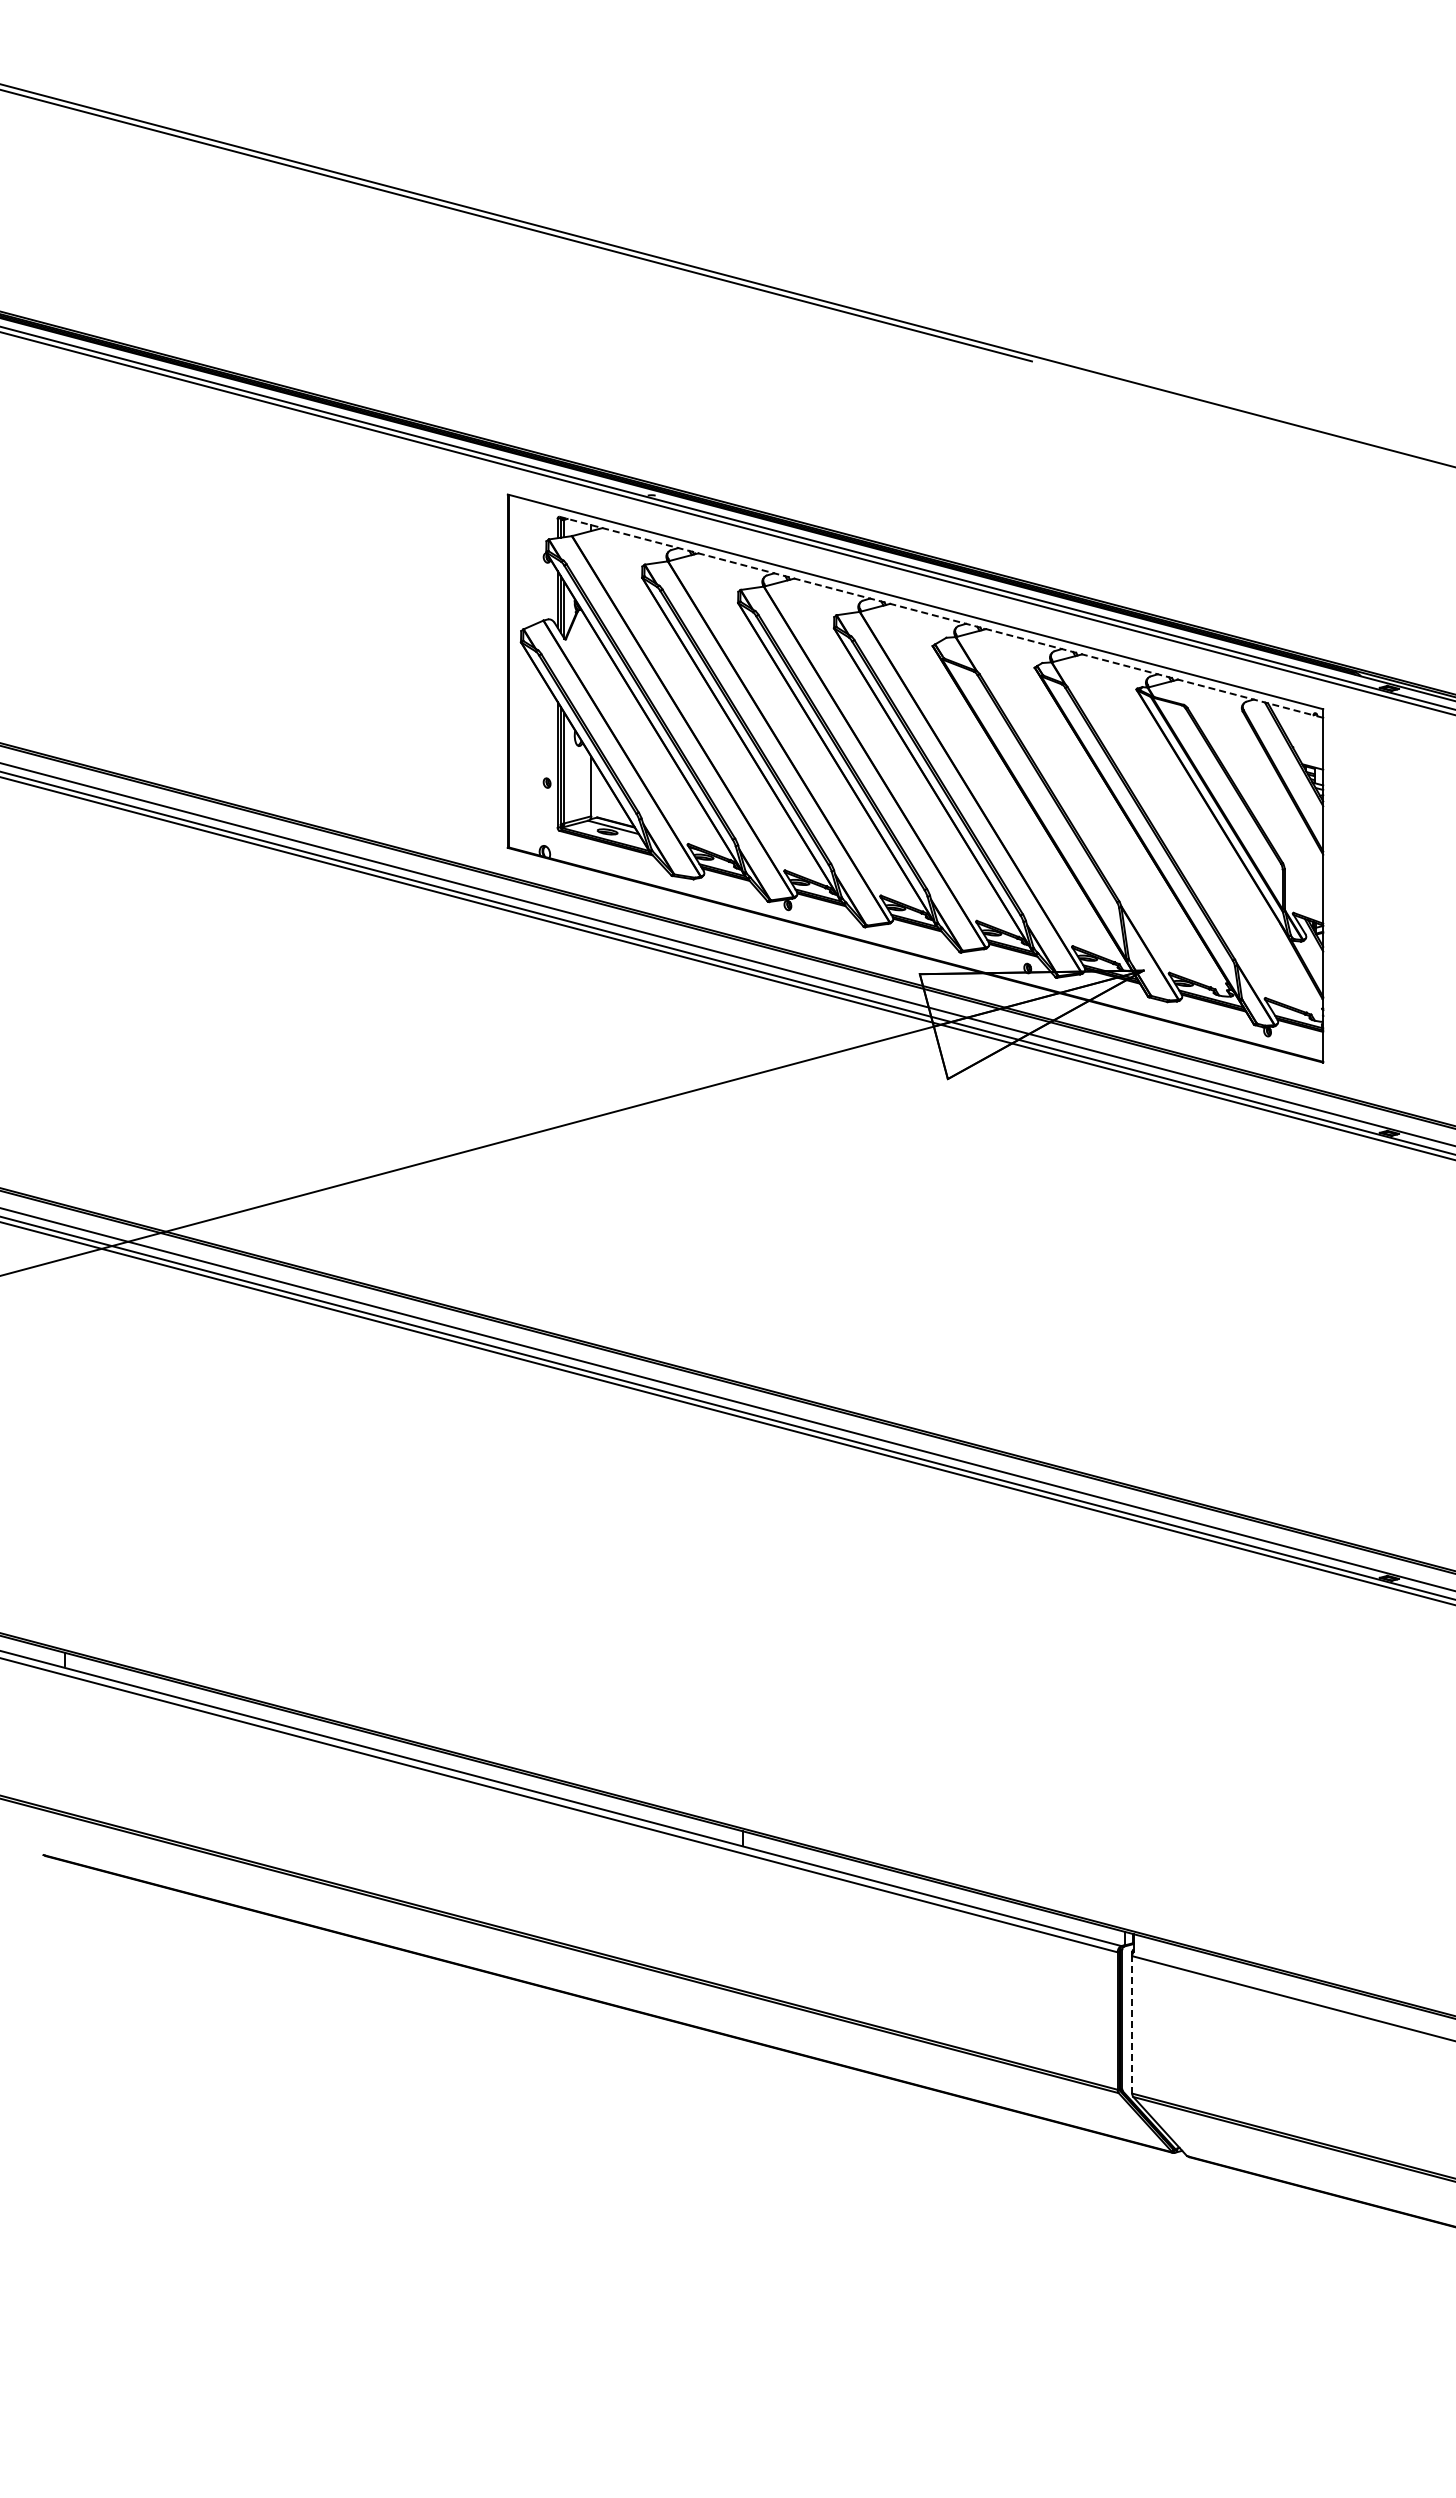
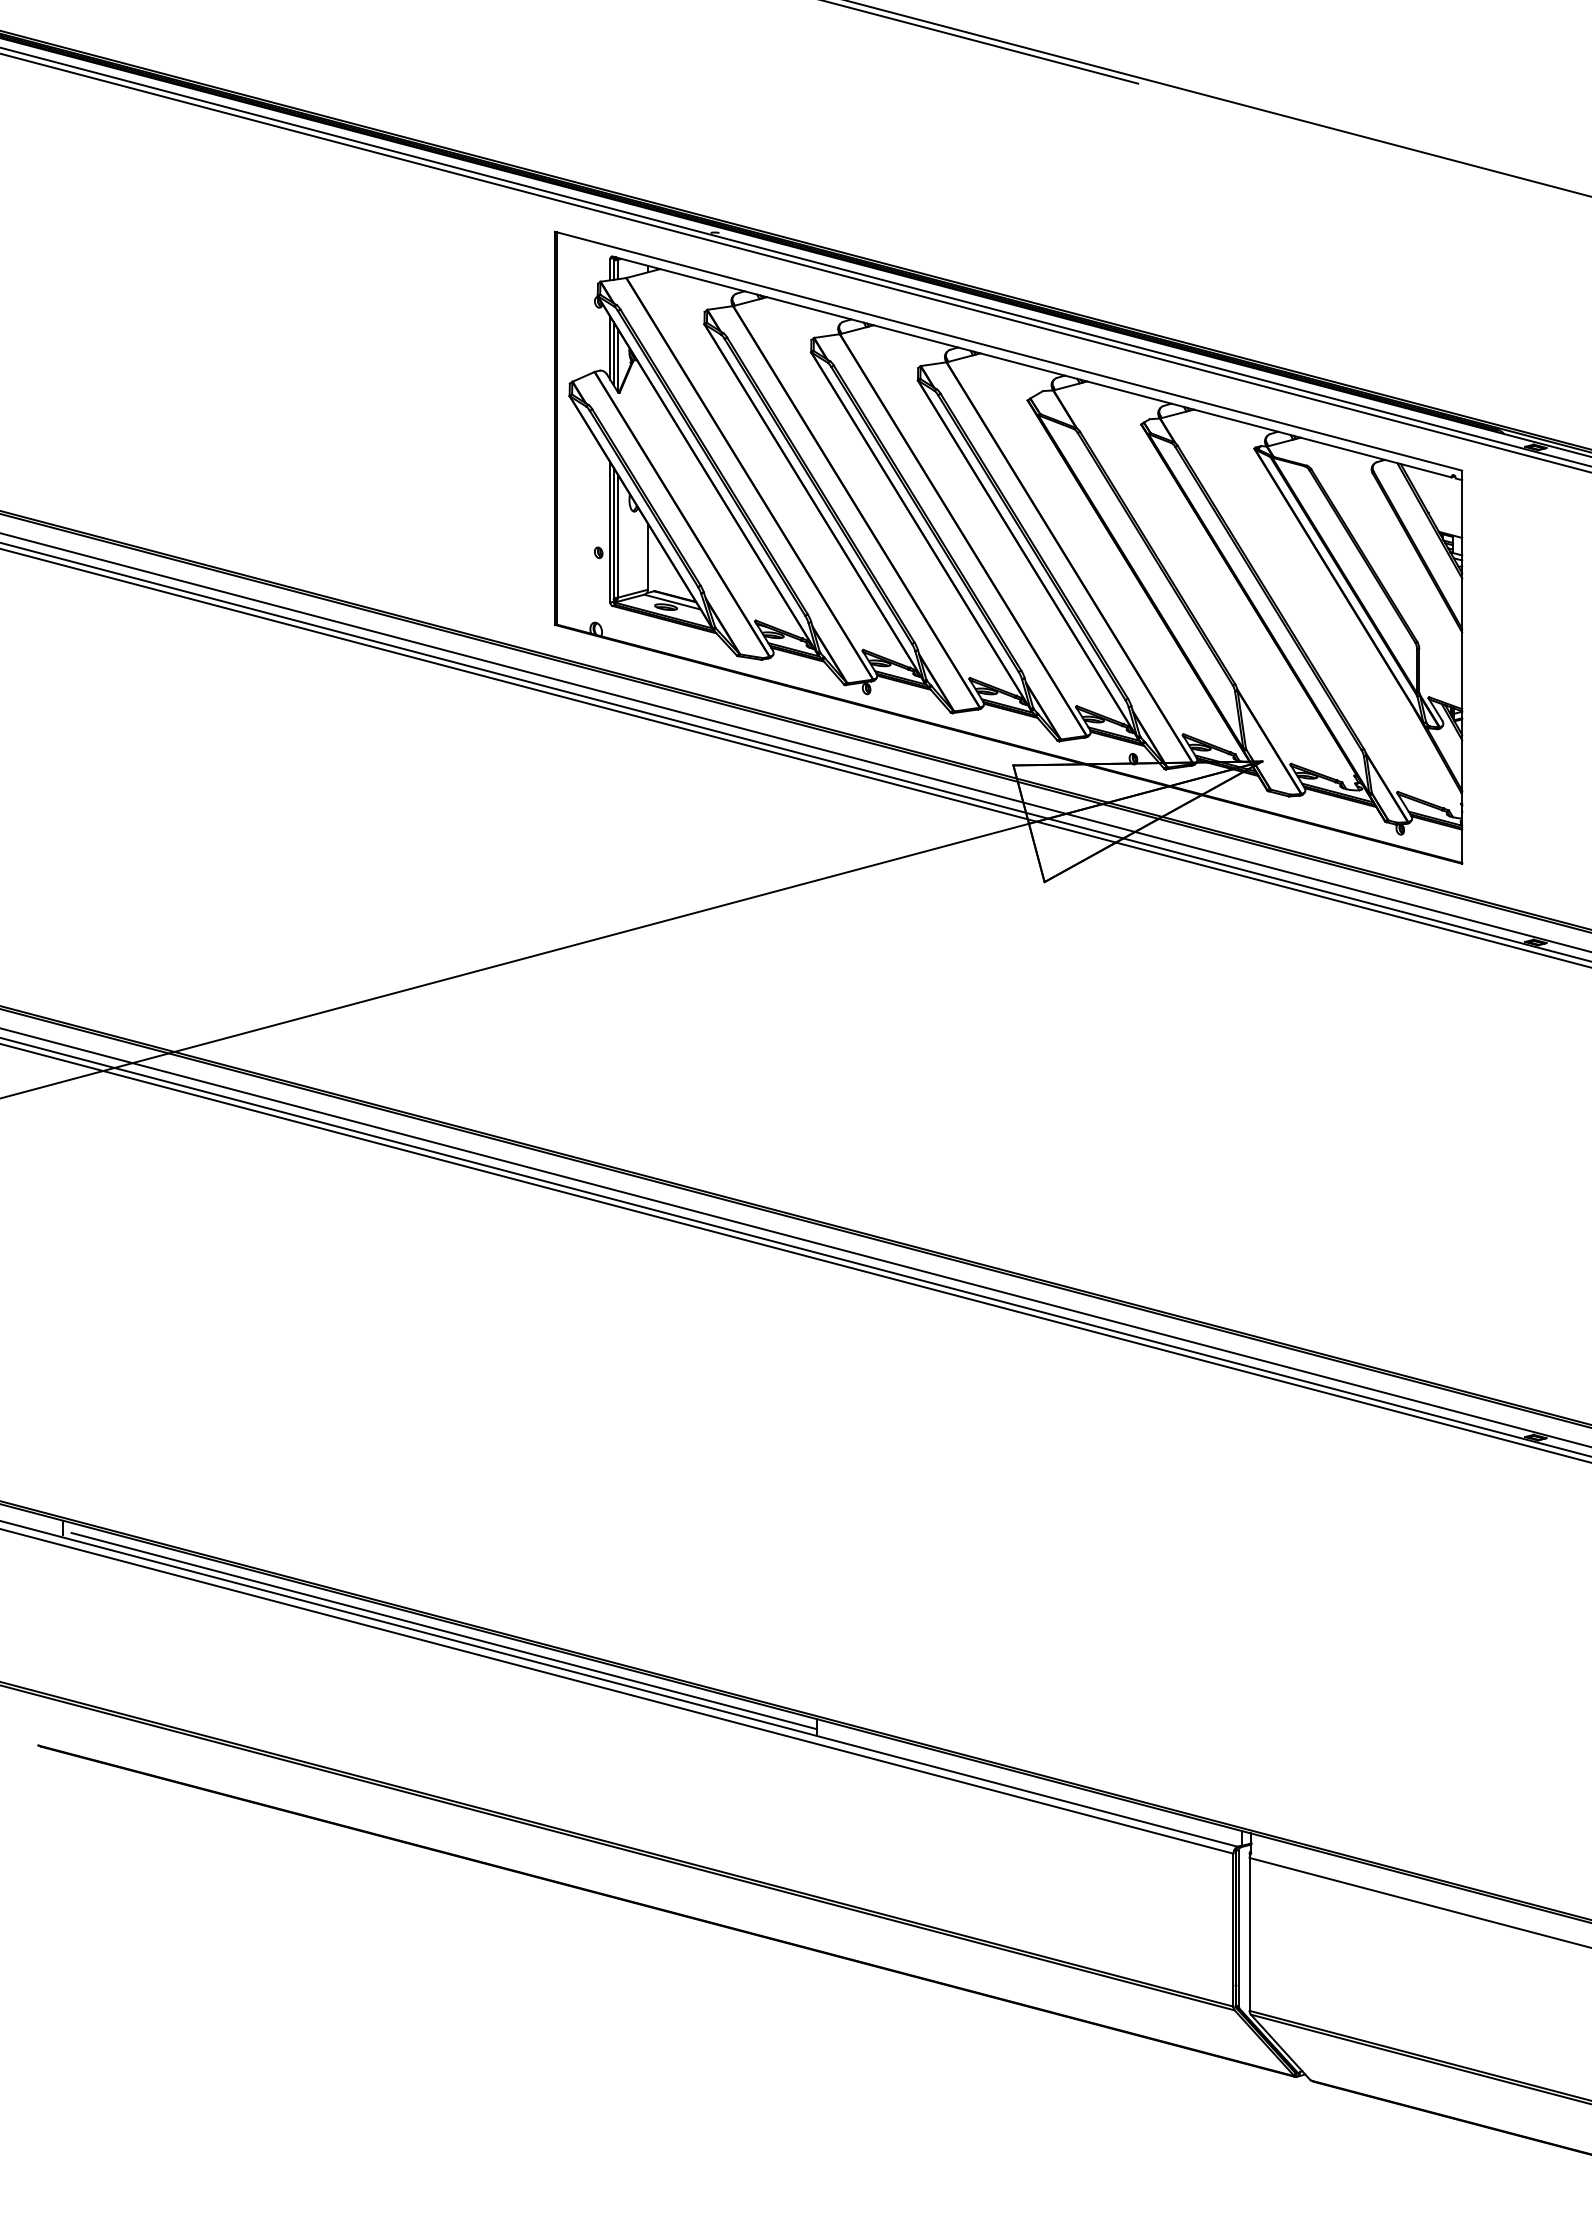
line: (936, 616) -> (1031, 367), dashed -> solid
line: (408, 1752) -> (444, 1631), added
line: (1132, 2024) -> (1249, 1934), dashed -> solid

